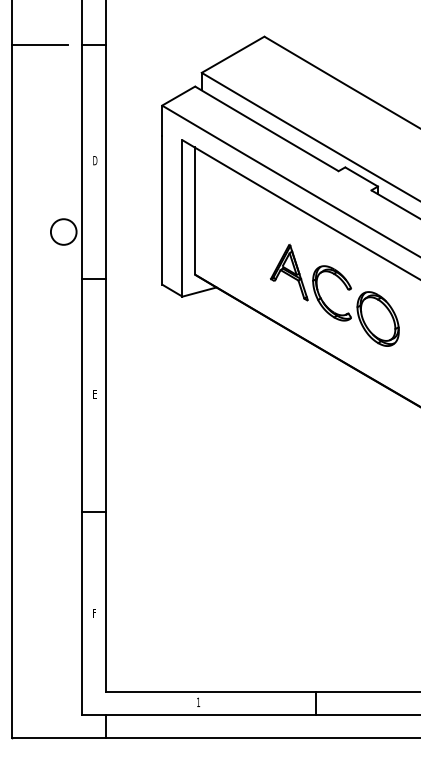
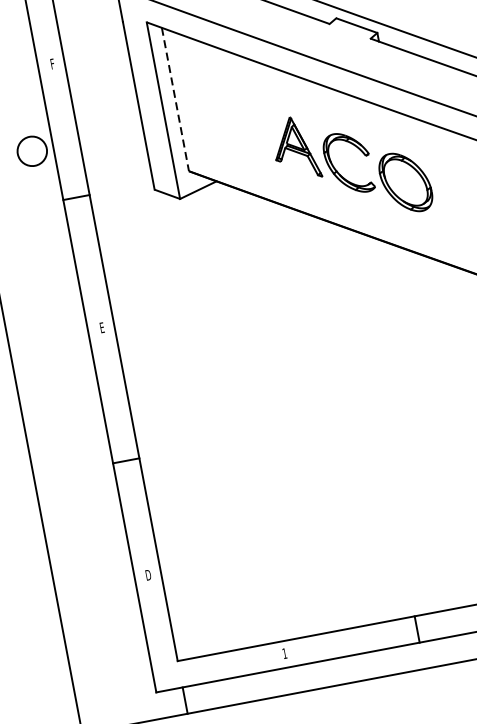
text: (95, 160) -> (52, 63), D -> F
line: (194, 210) -> (175, 99), solid -> dashed
text: (94, 612) -> (148, 574), F -> D

